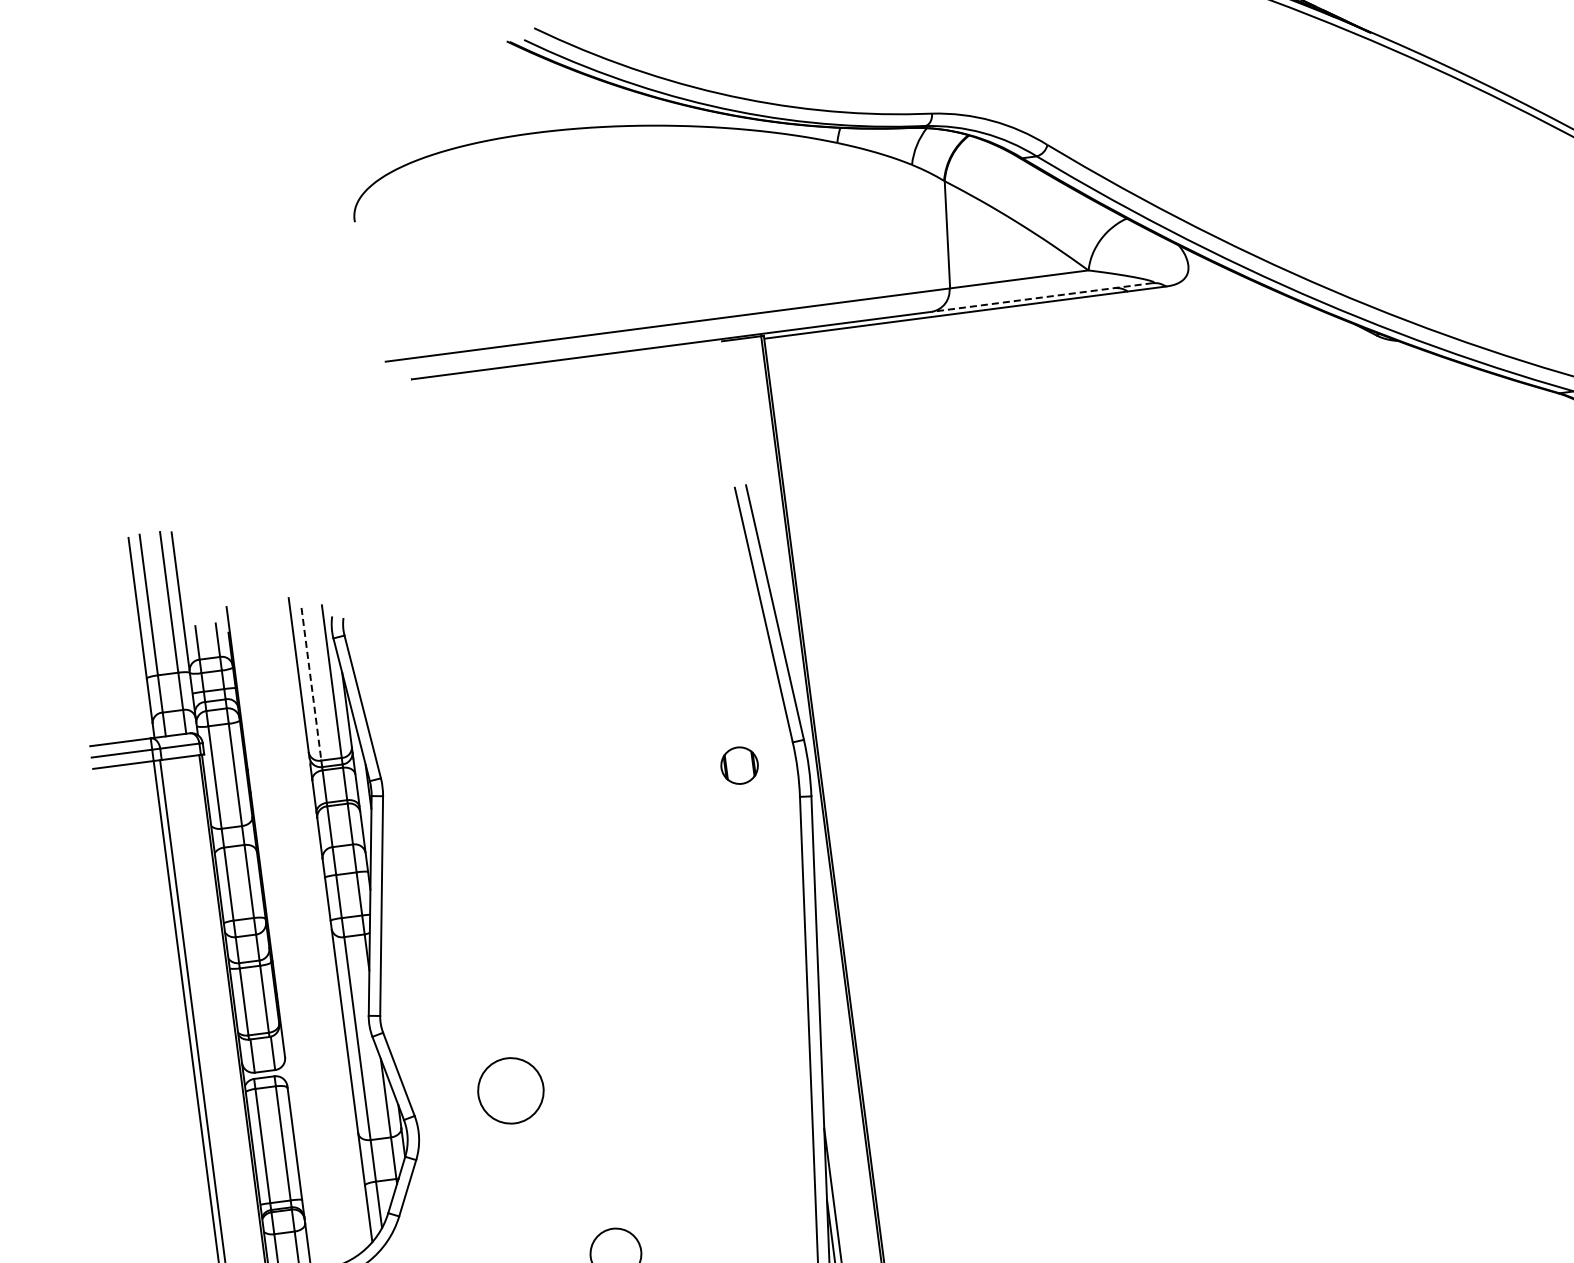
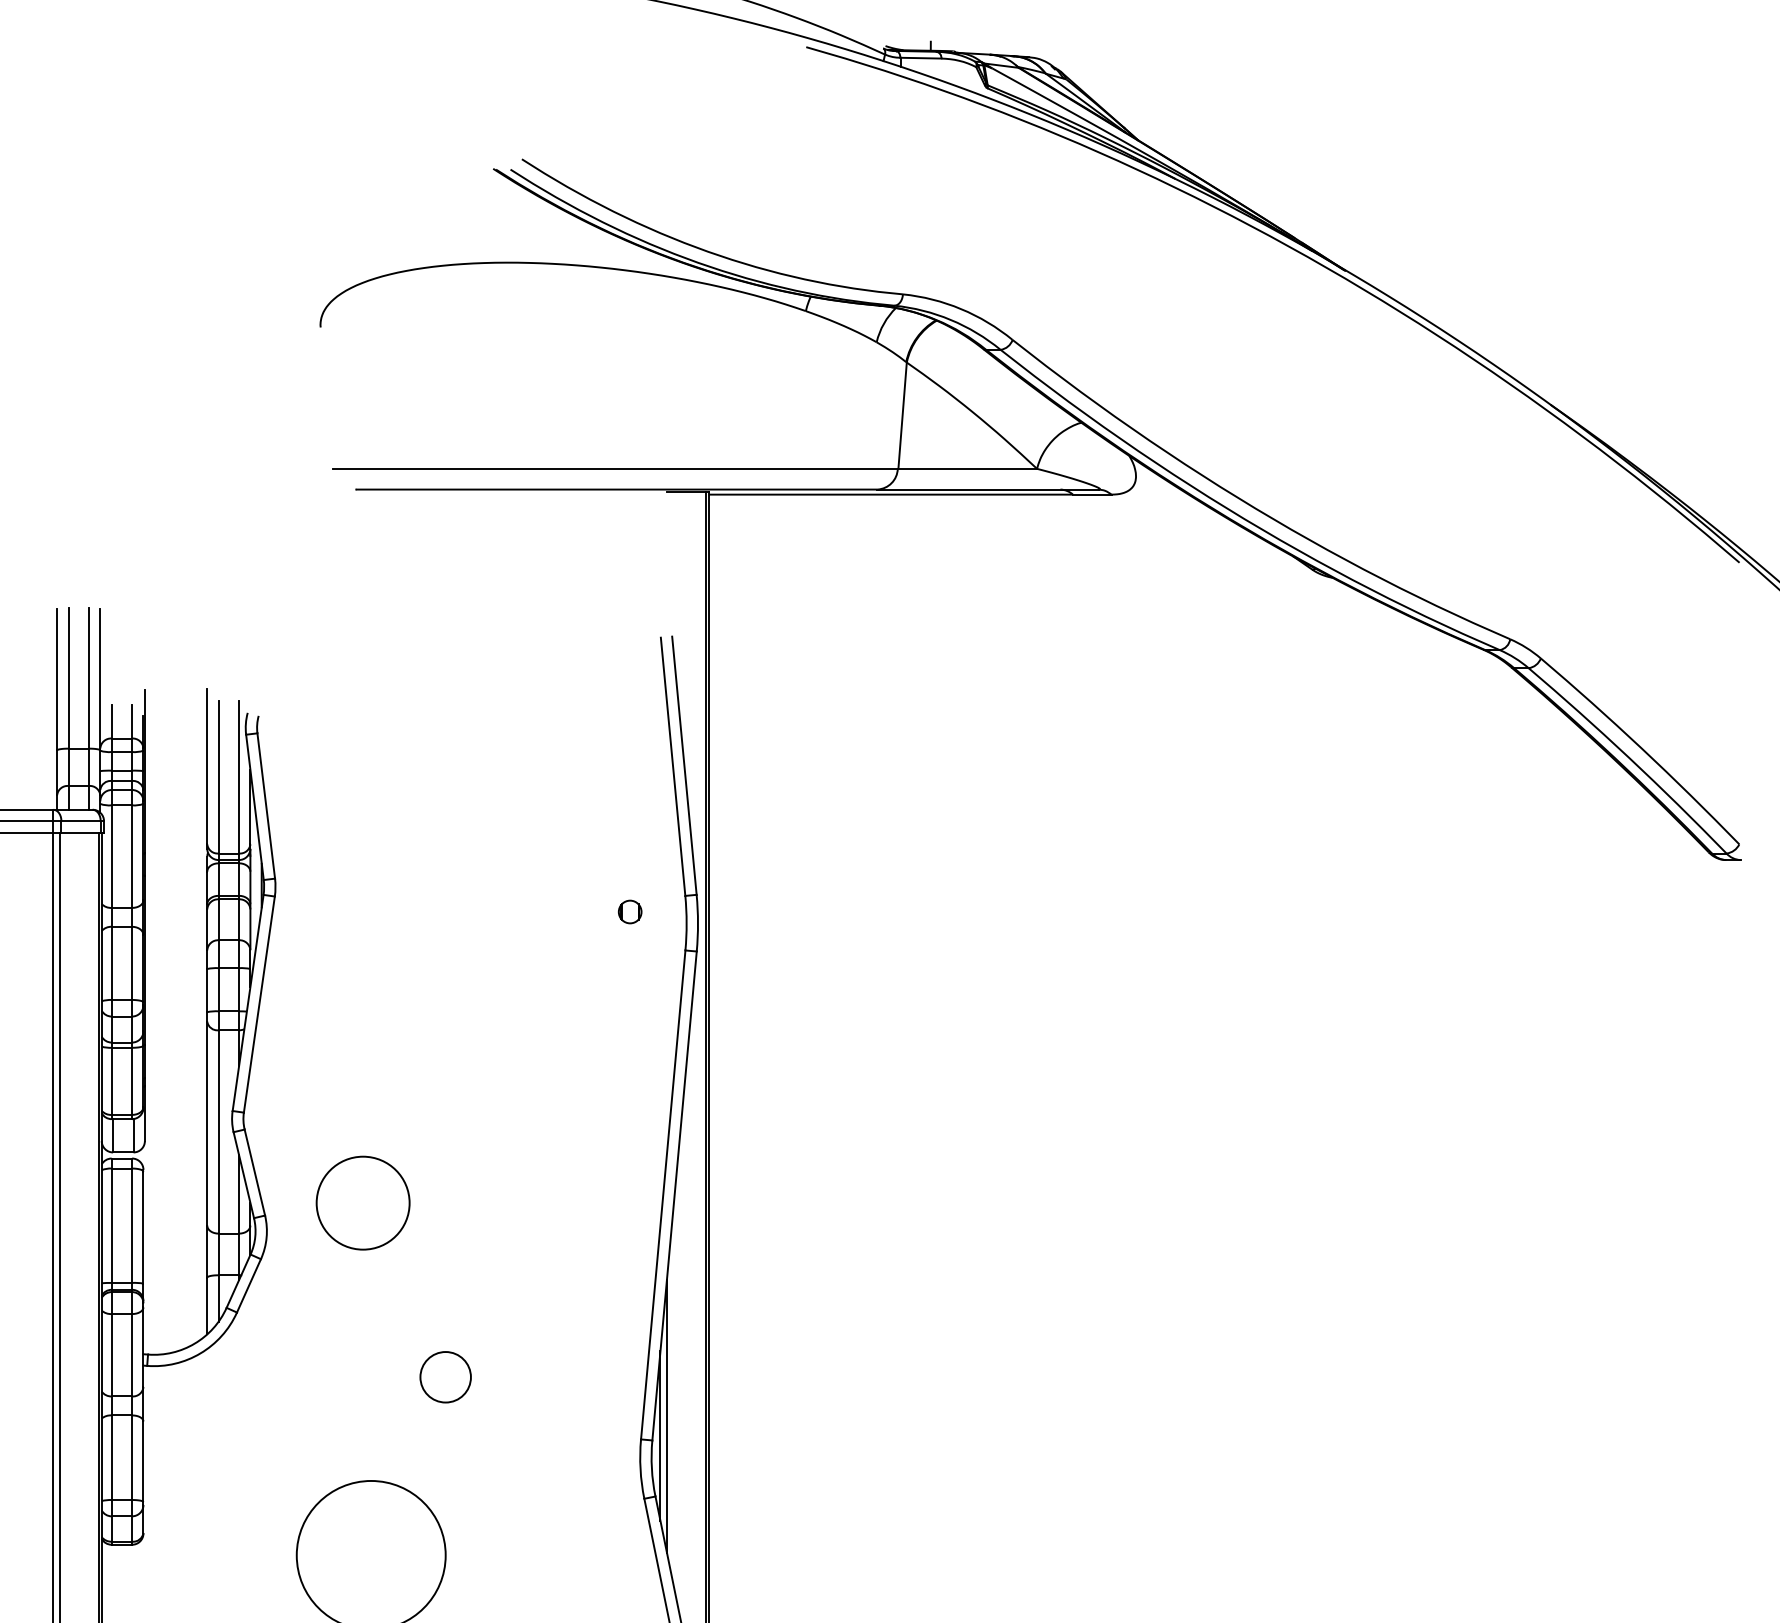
line: (1041, 297) -> (987, 489), dashed -> solid
line: (311, 684) -> (218, 777), dashed -> solid
part: (740, 765) -> (630, 911), size x0.62
circle: (510, 1090) -> (362, 1202), size x1.43

